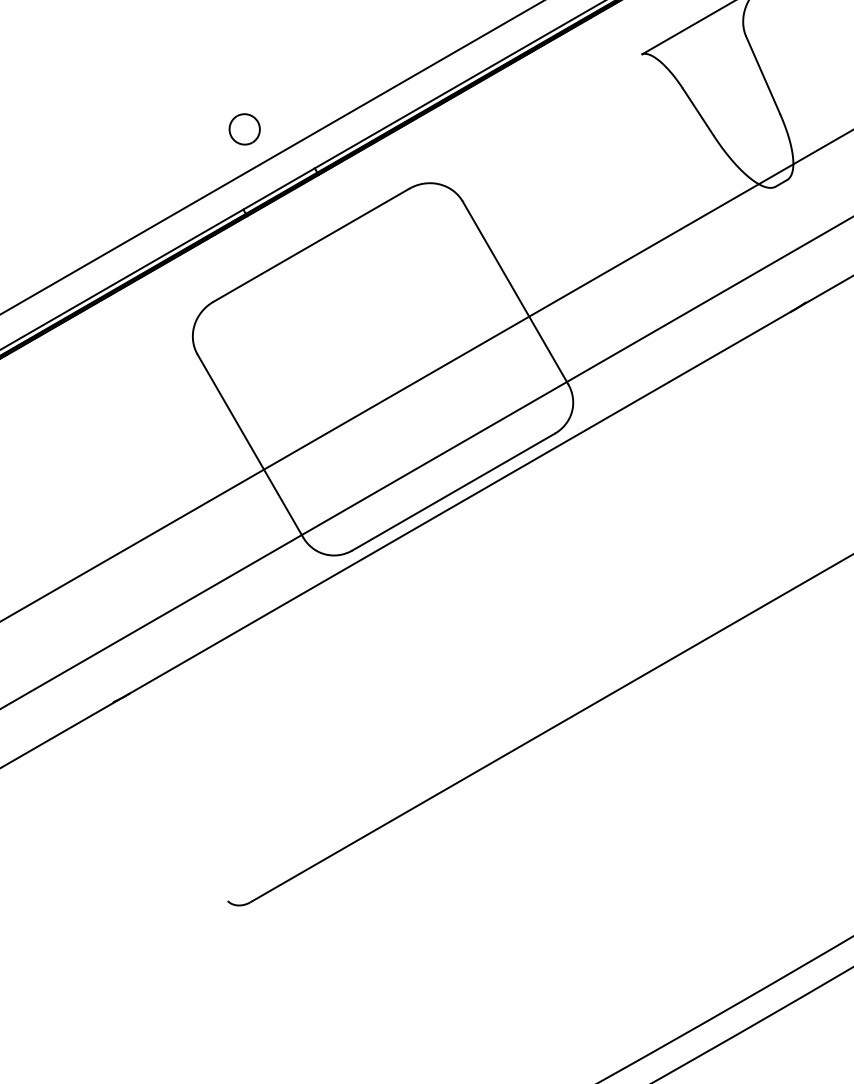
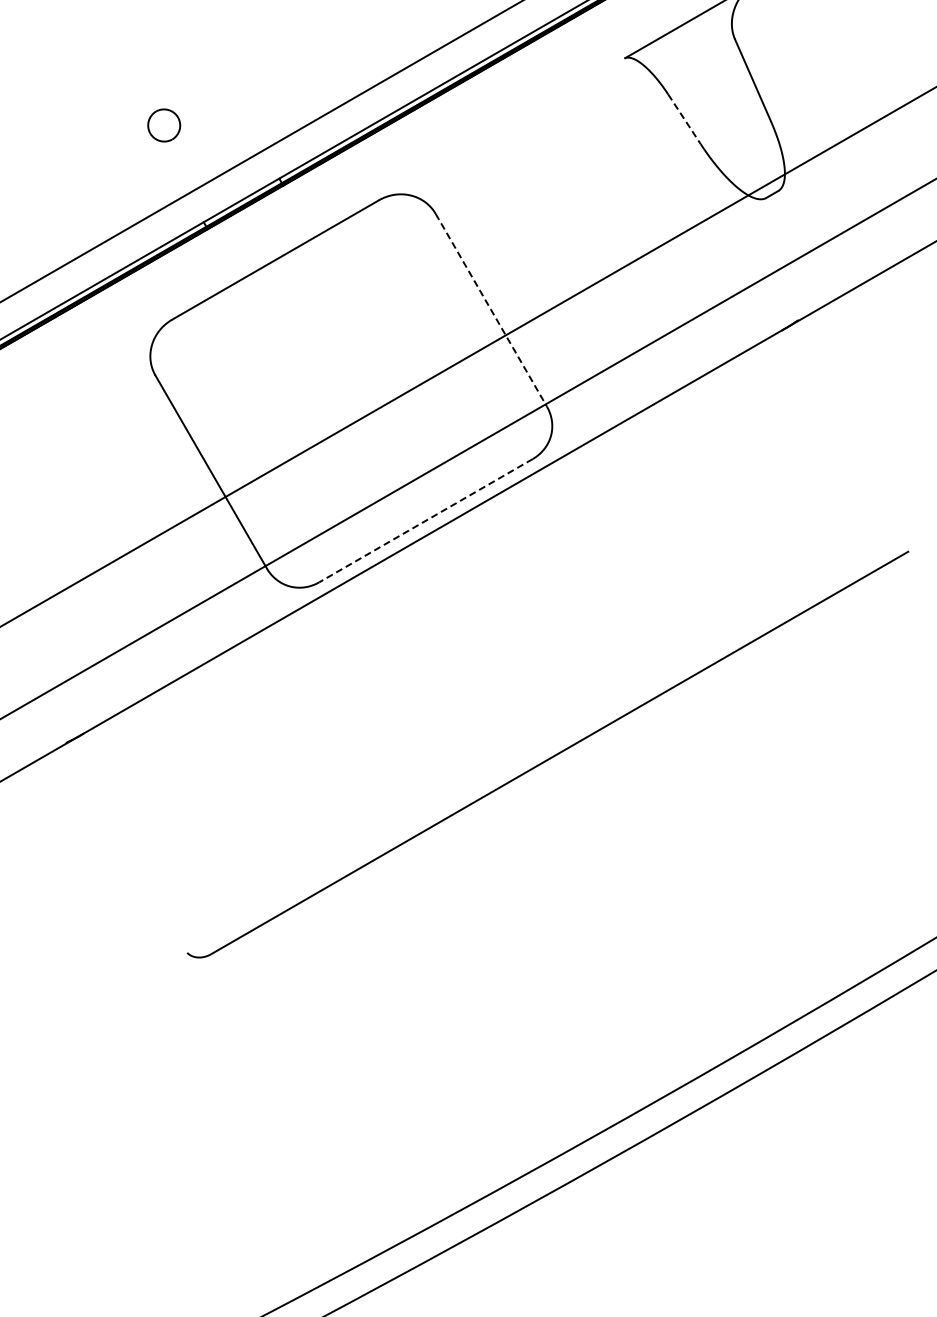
line: (698, 112) -> (684, 119), solid -> dashed
part: (245, 129) -> (164, 125), moved
line: (515, 293) -> (491, 310), solid -> dashed
line: (453, 491) -> (425, 520), solid -> dashed

